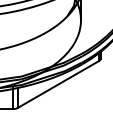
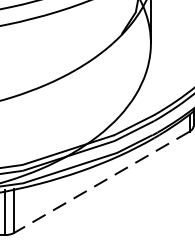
line: (58, 84) -> (102, 182), solid -> dashed

